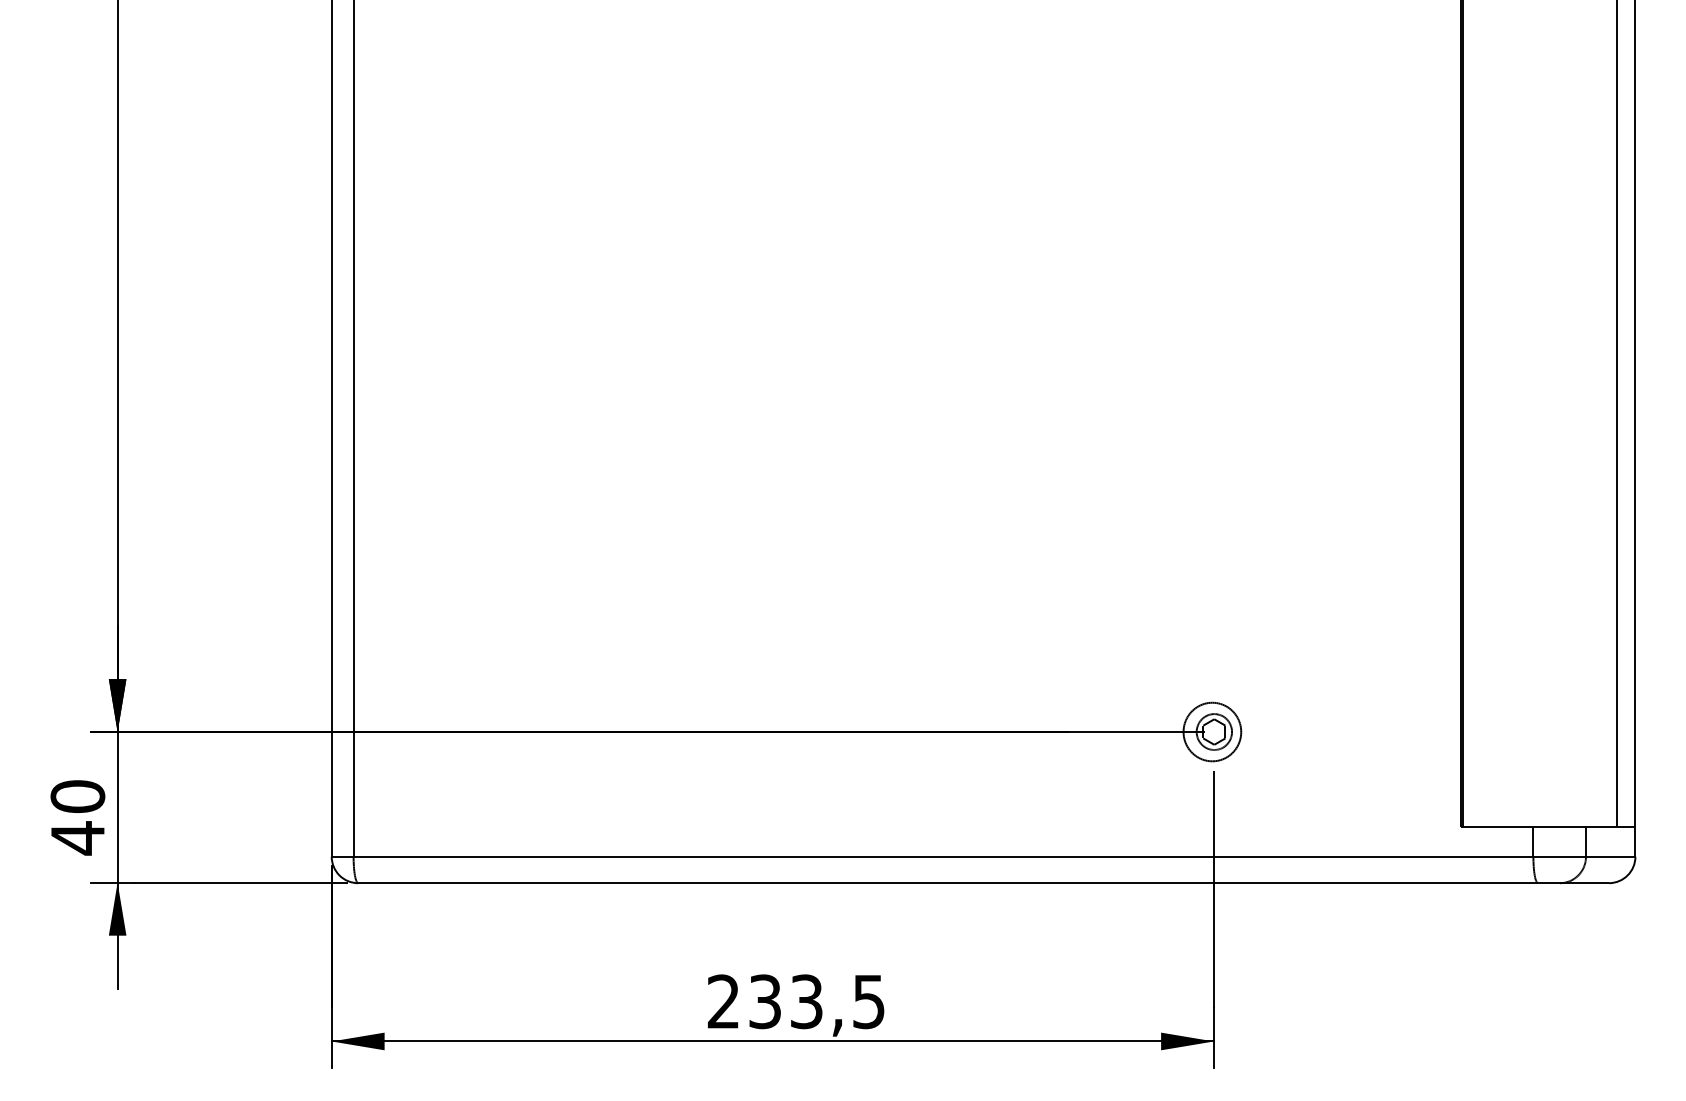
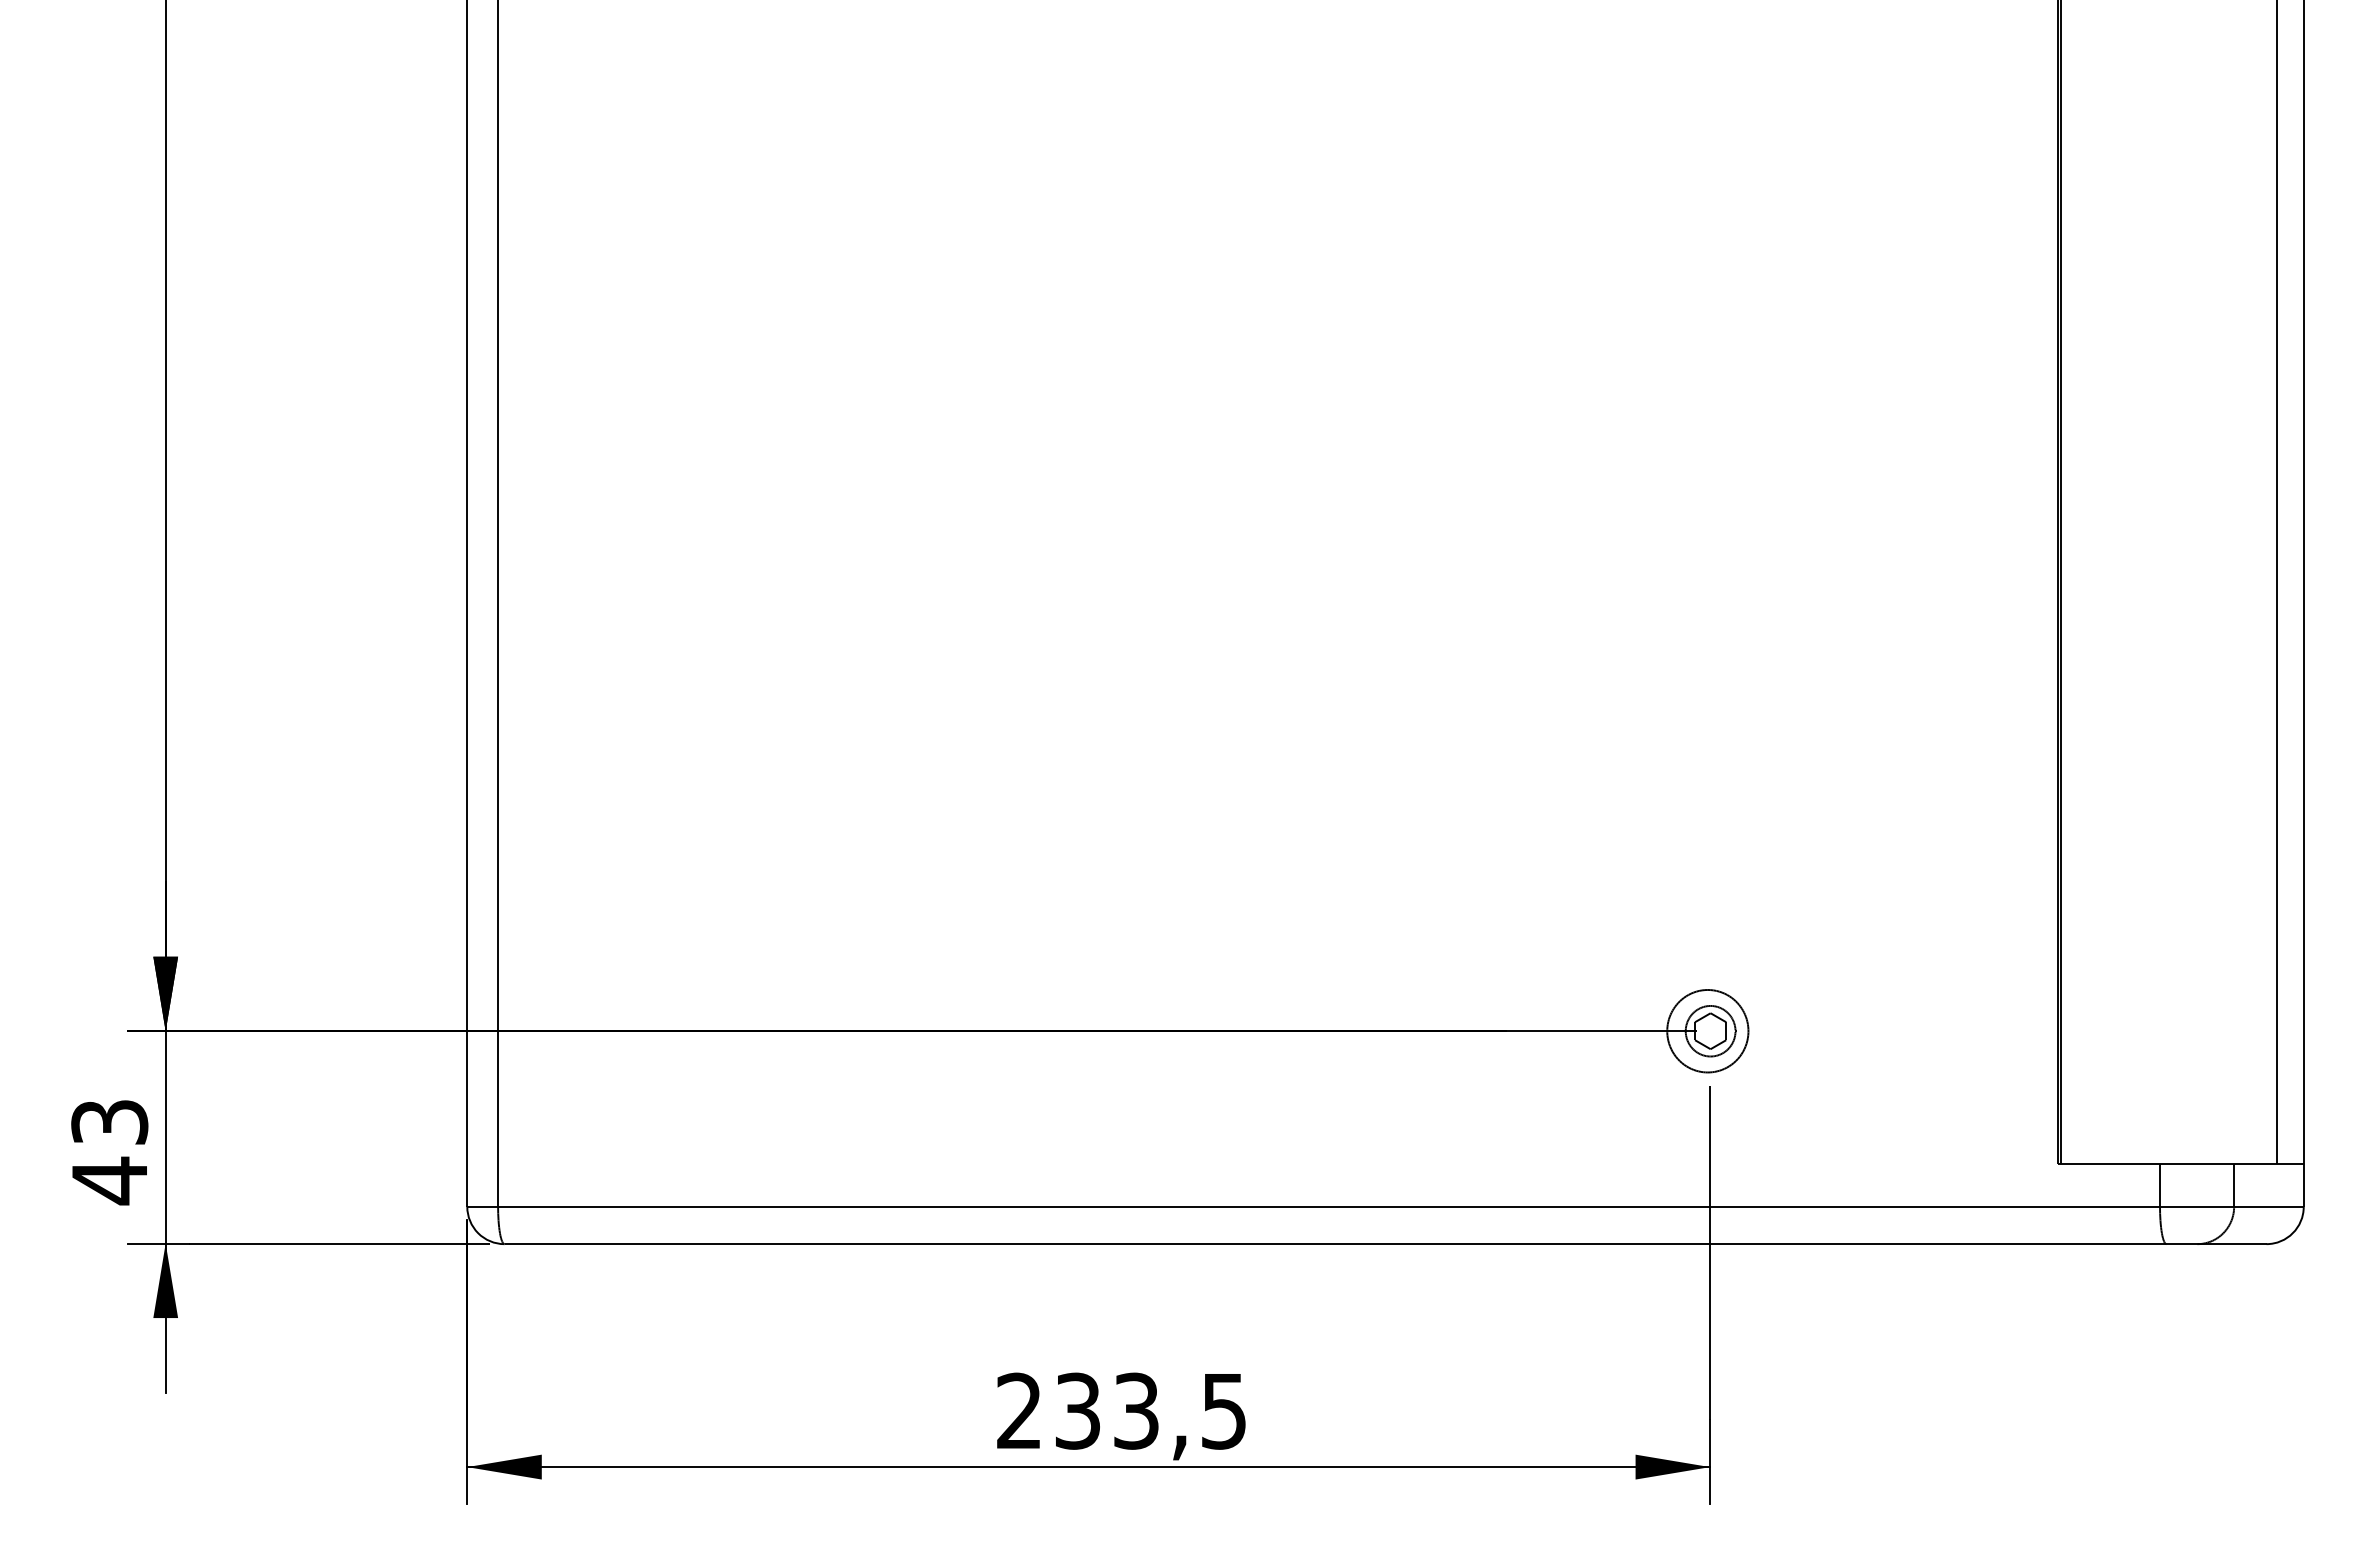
text: (77, 796) -> (109, 1122), 40 -> 43

